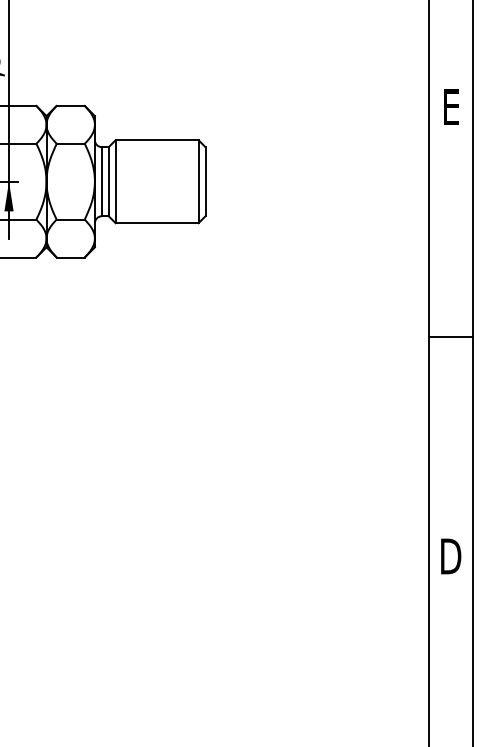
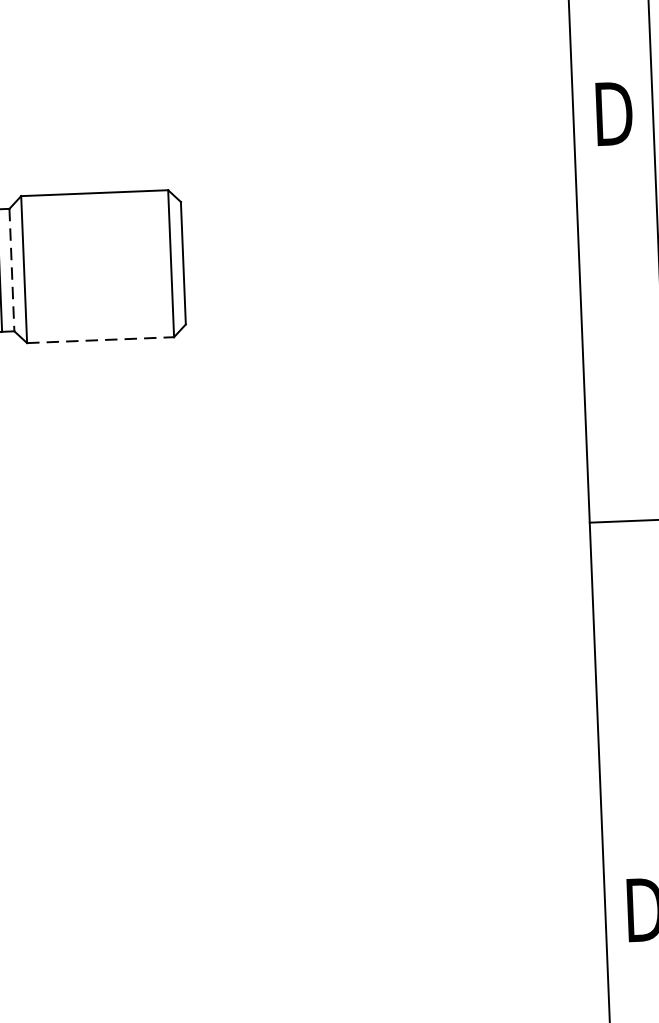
text: (451, 107) -> (614, 114), E -> D
line: (108, 181) -> (11, 269), solid -> dashed
line: (157, 223) -> (101, 340), solid -> dashed

